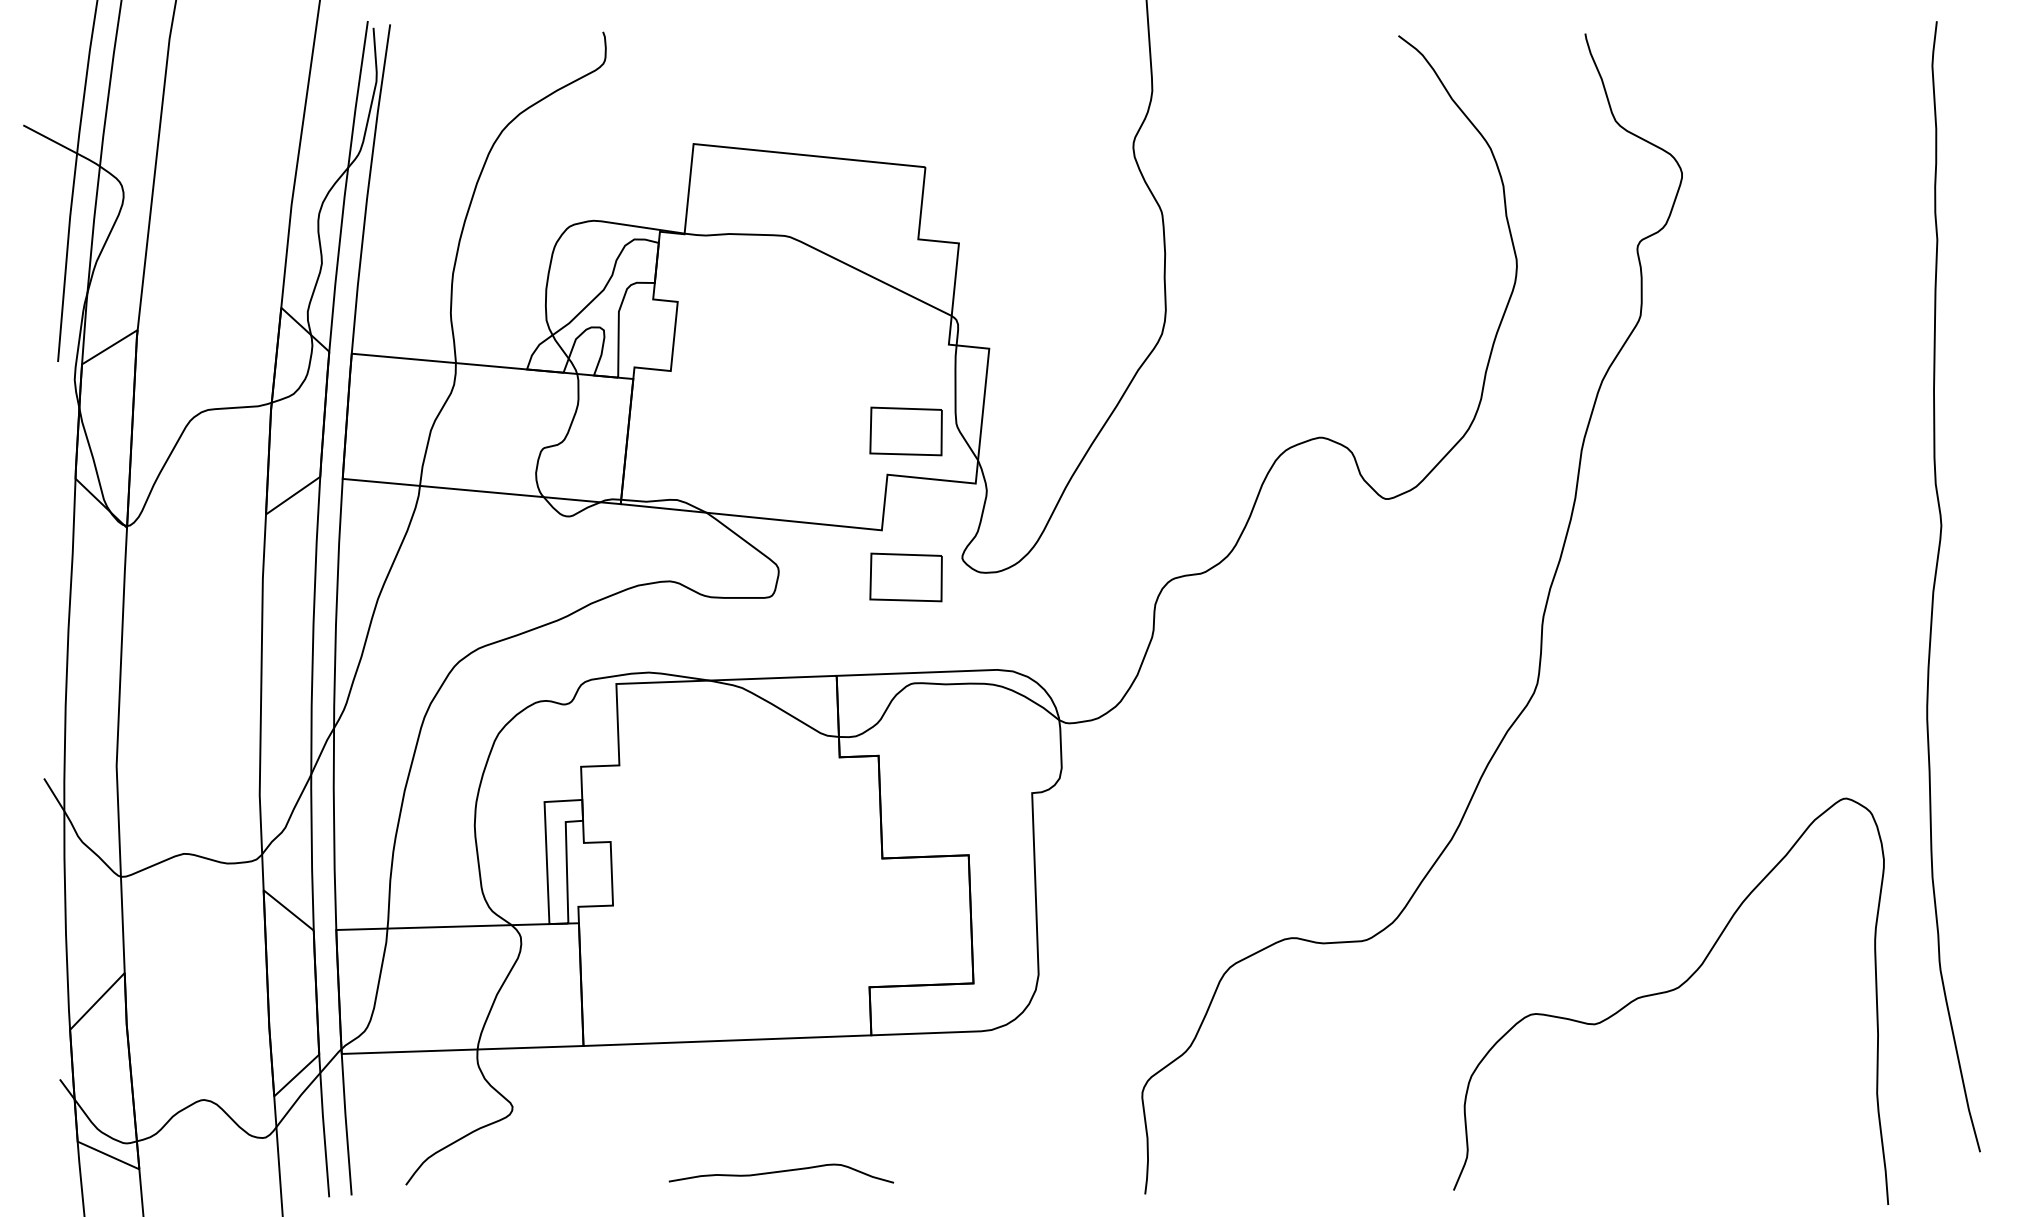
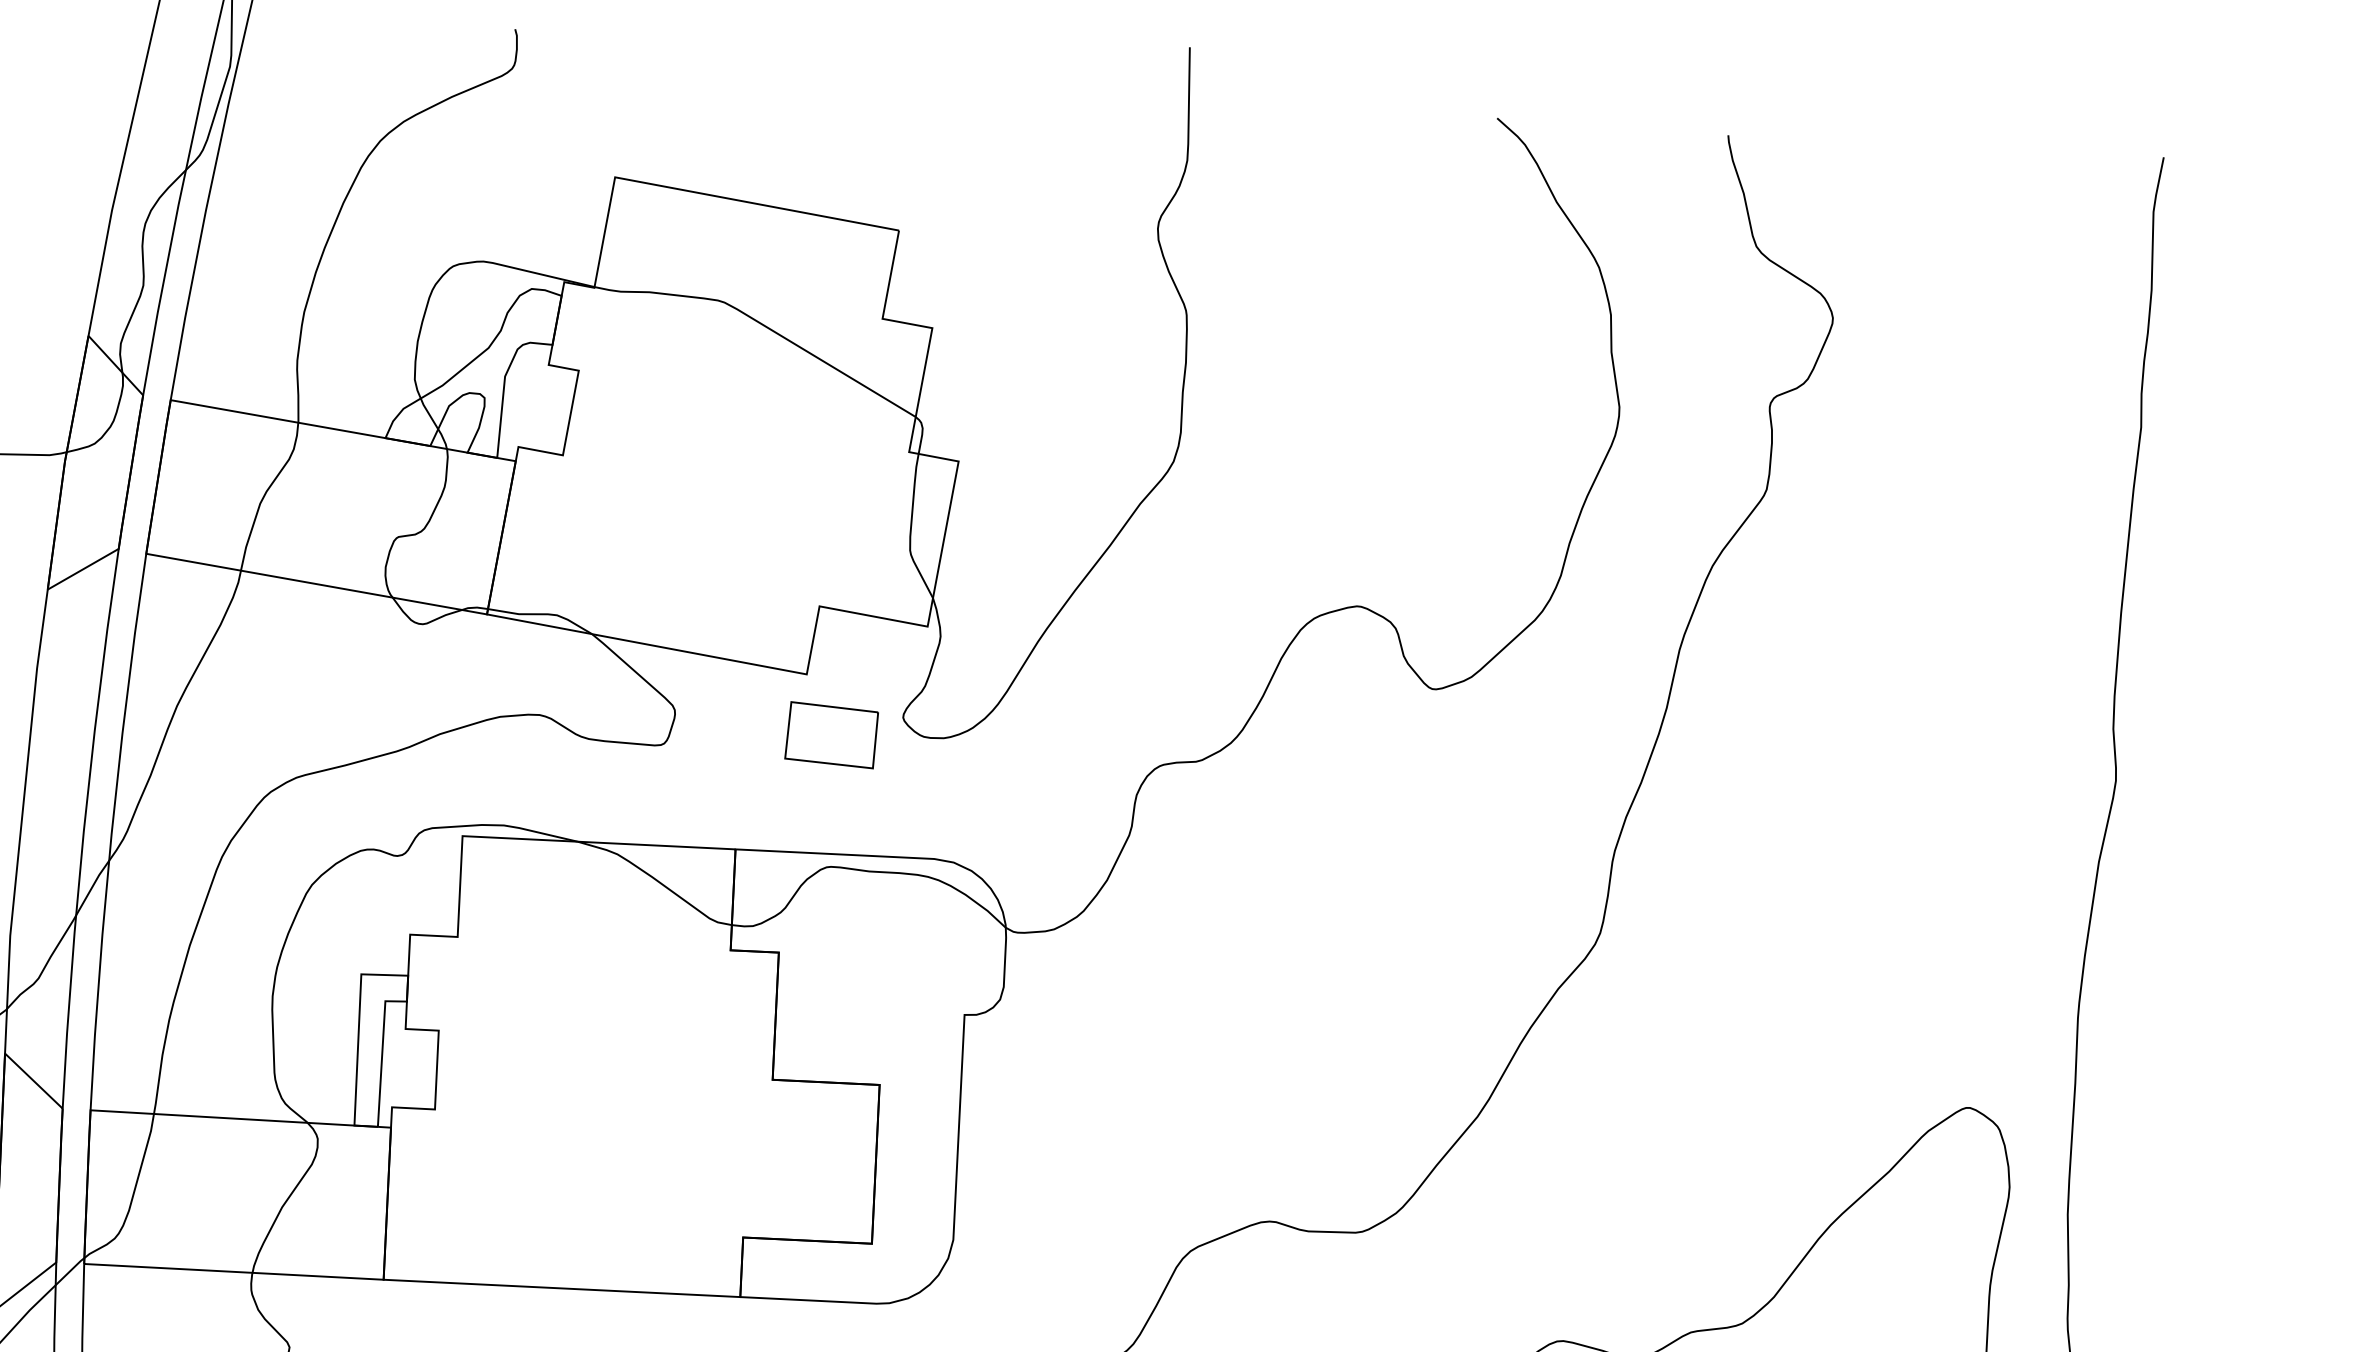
part: (905, 431) -> (846, 554), removed

